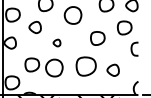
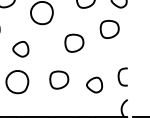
part: (56, 42) -> (20, 48), size x1.67
curve: (132, 48) -> (119, 76), moved
part: (86, 66) -> (59, 80), size x0.71

